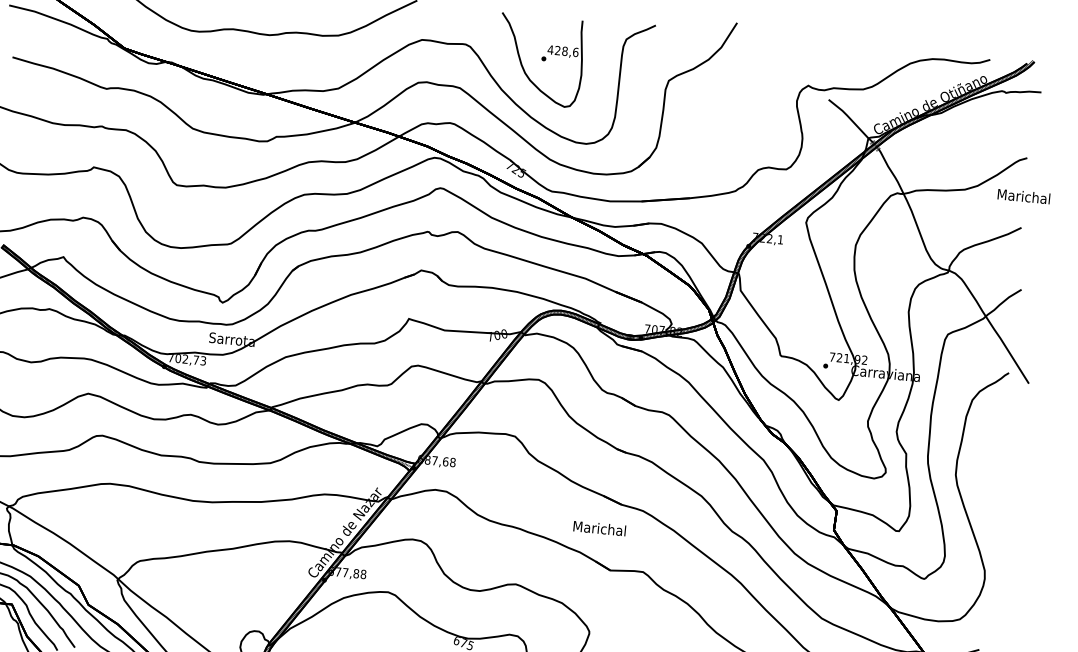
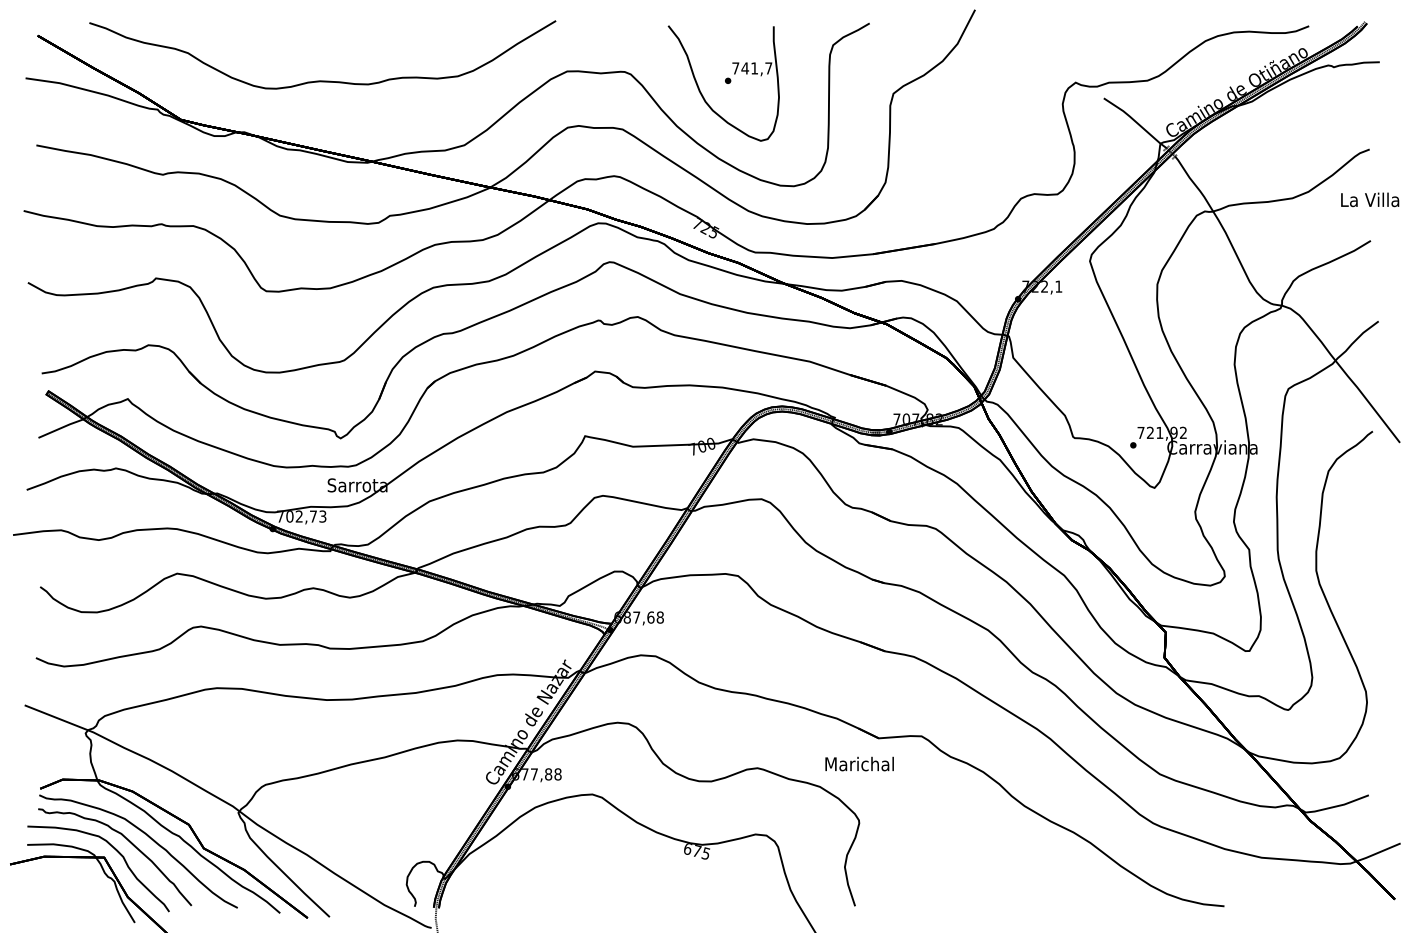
text: (562, 51) -> (751, 68), 428,6 -> 741,7
text: (1023, 196) -> (1369, 199), Marichal -> La Villa
text: (599, 528) -> (859, 763), moved

